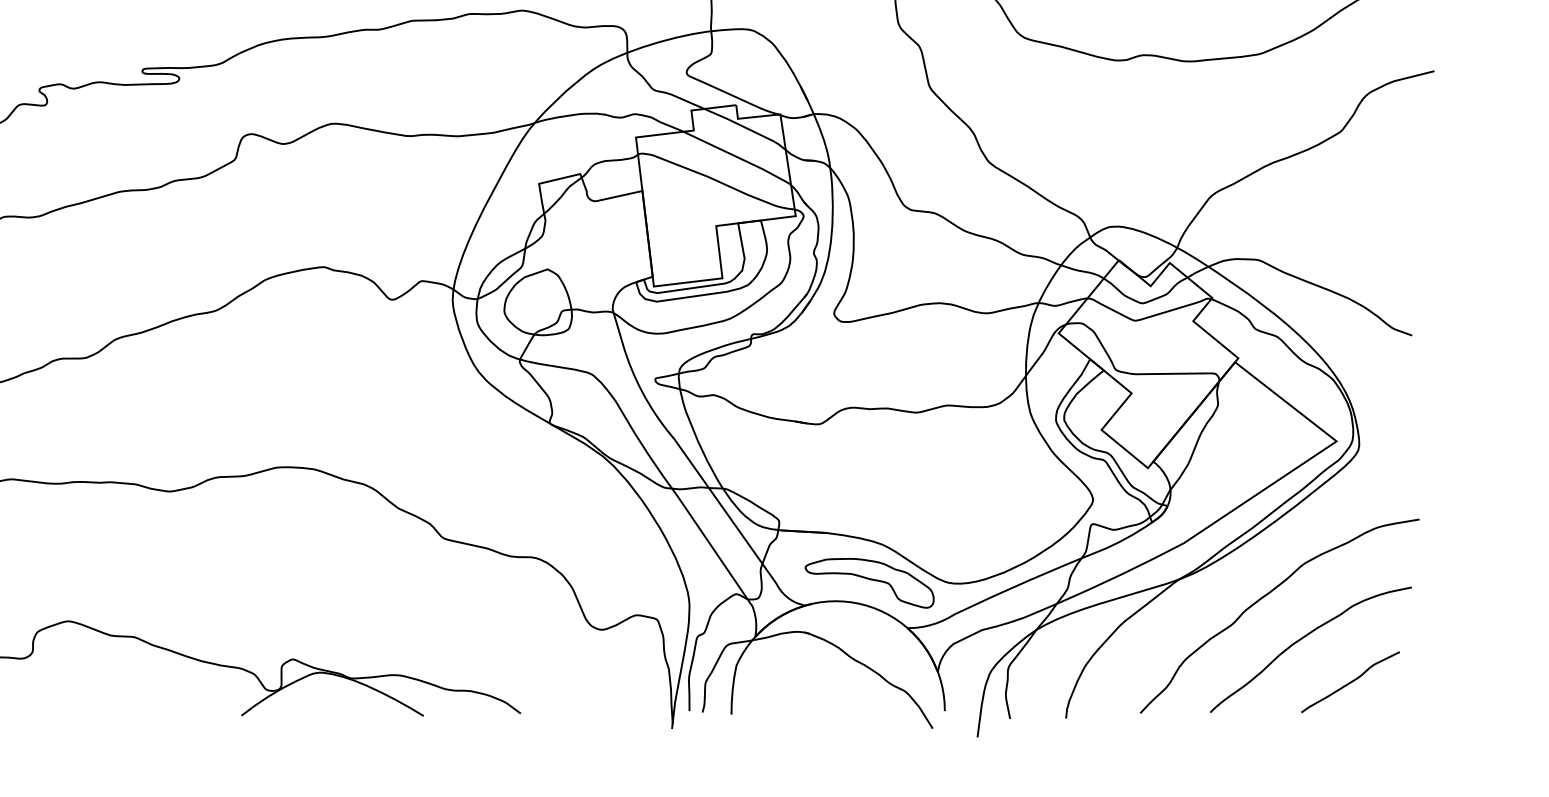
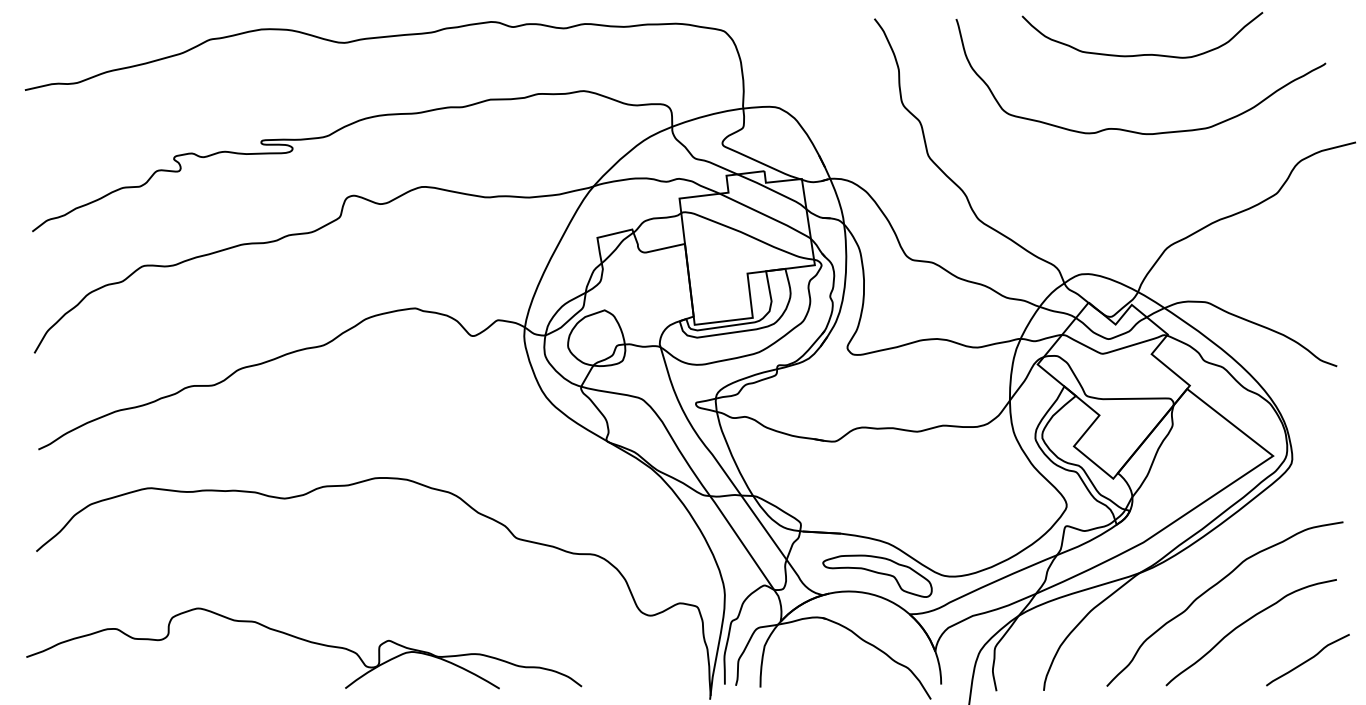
curve: (1350, 681) -> (1307, 659), moved

